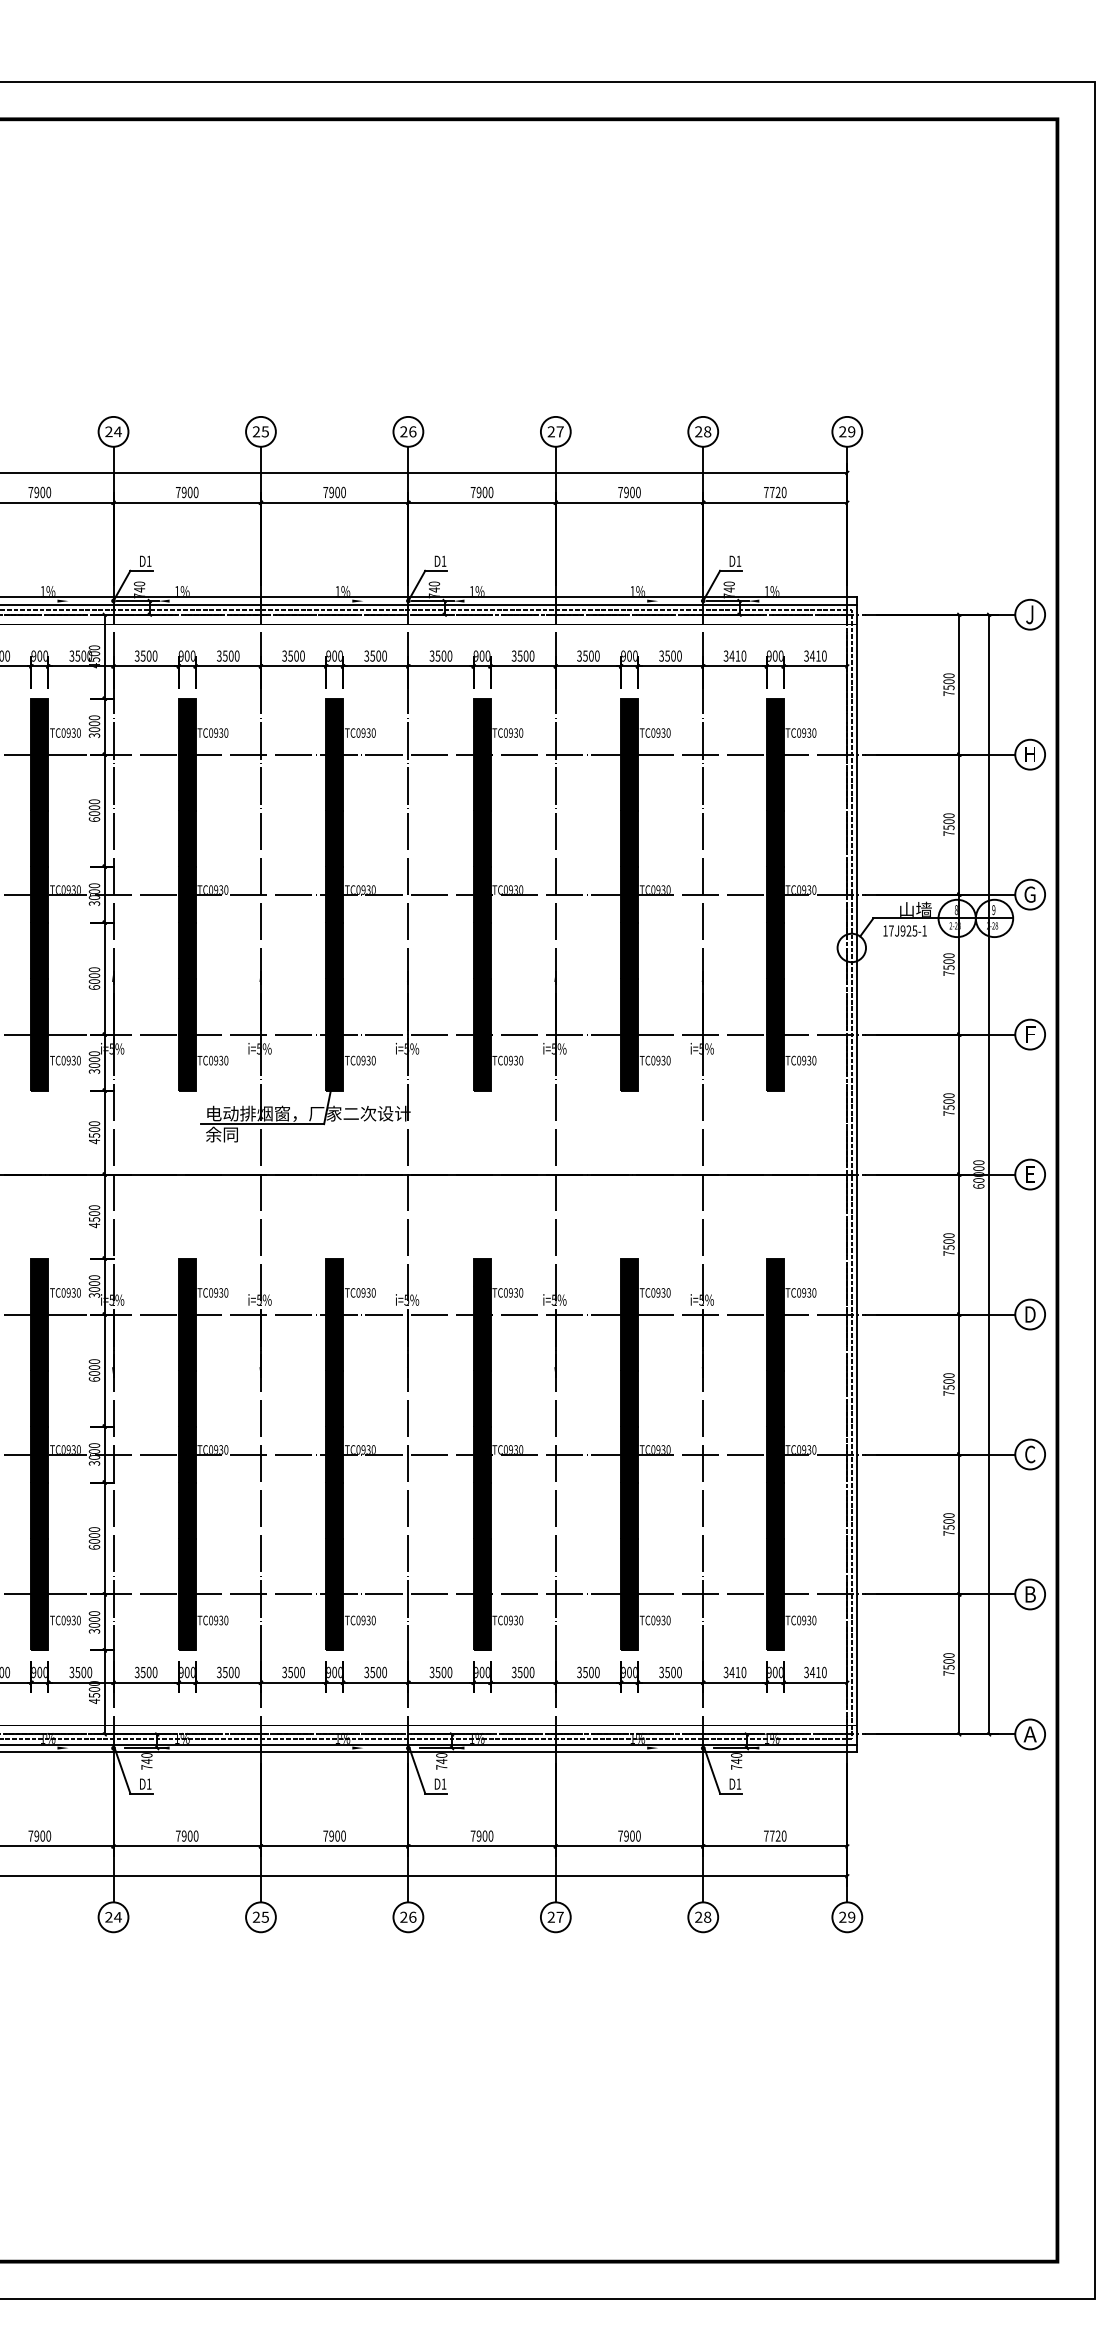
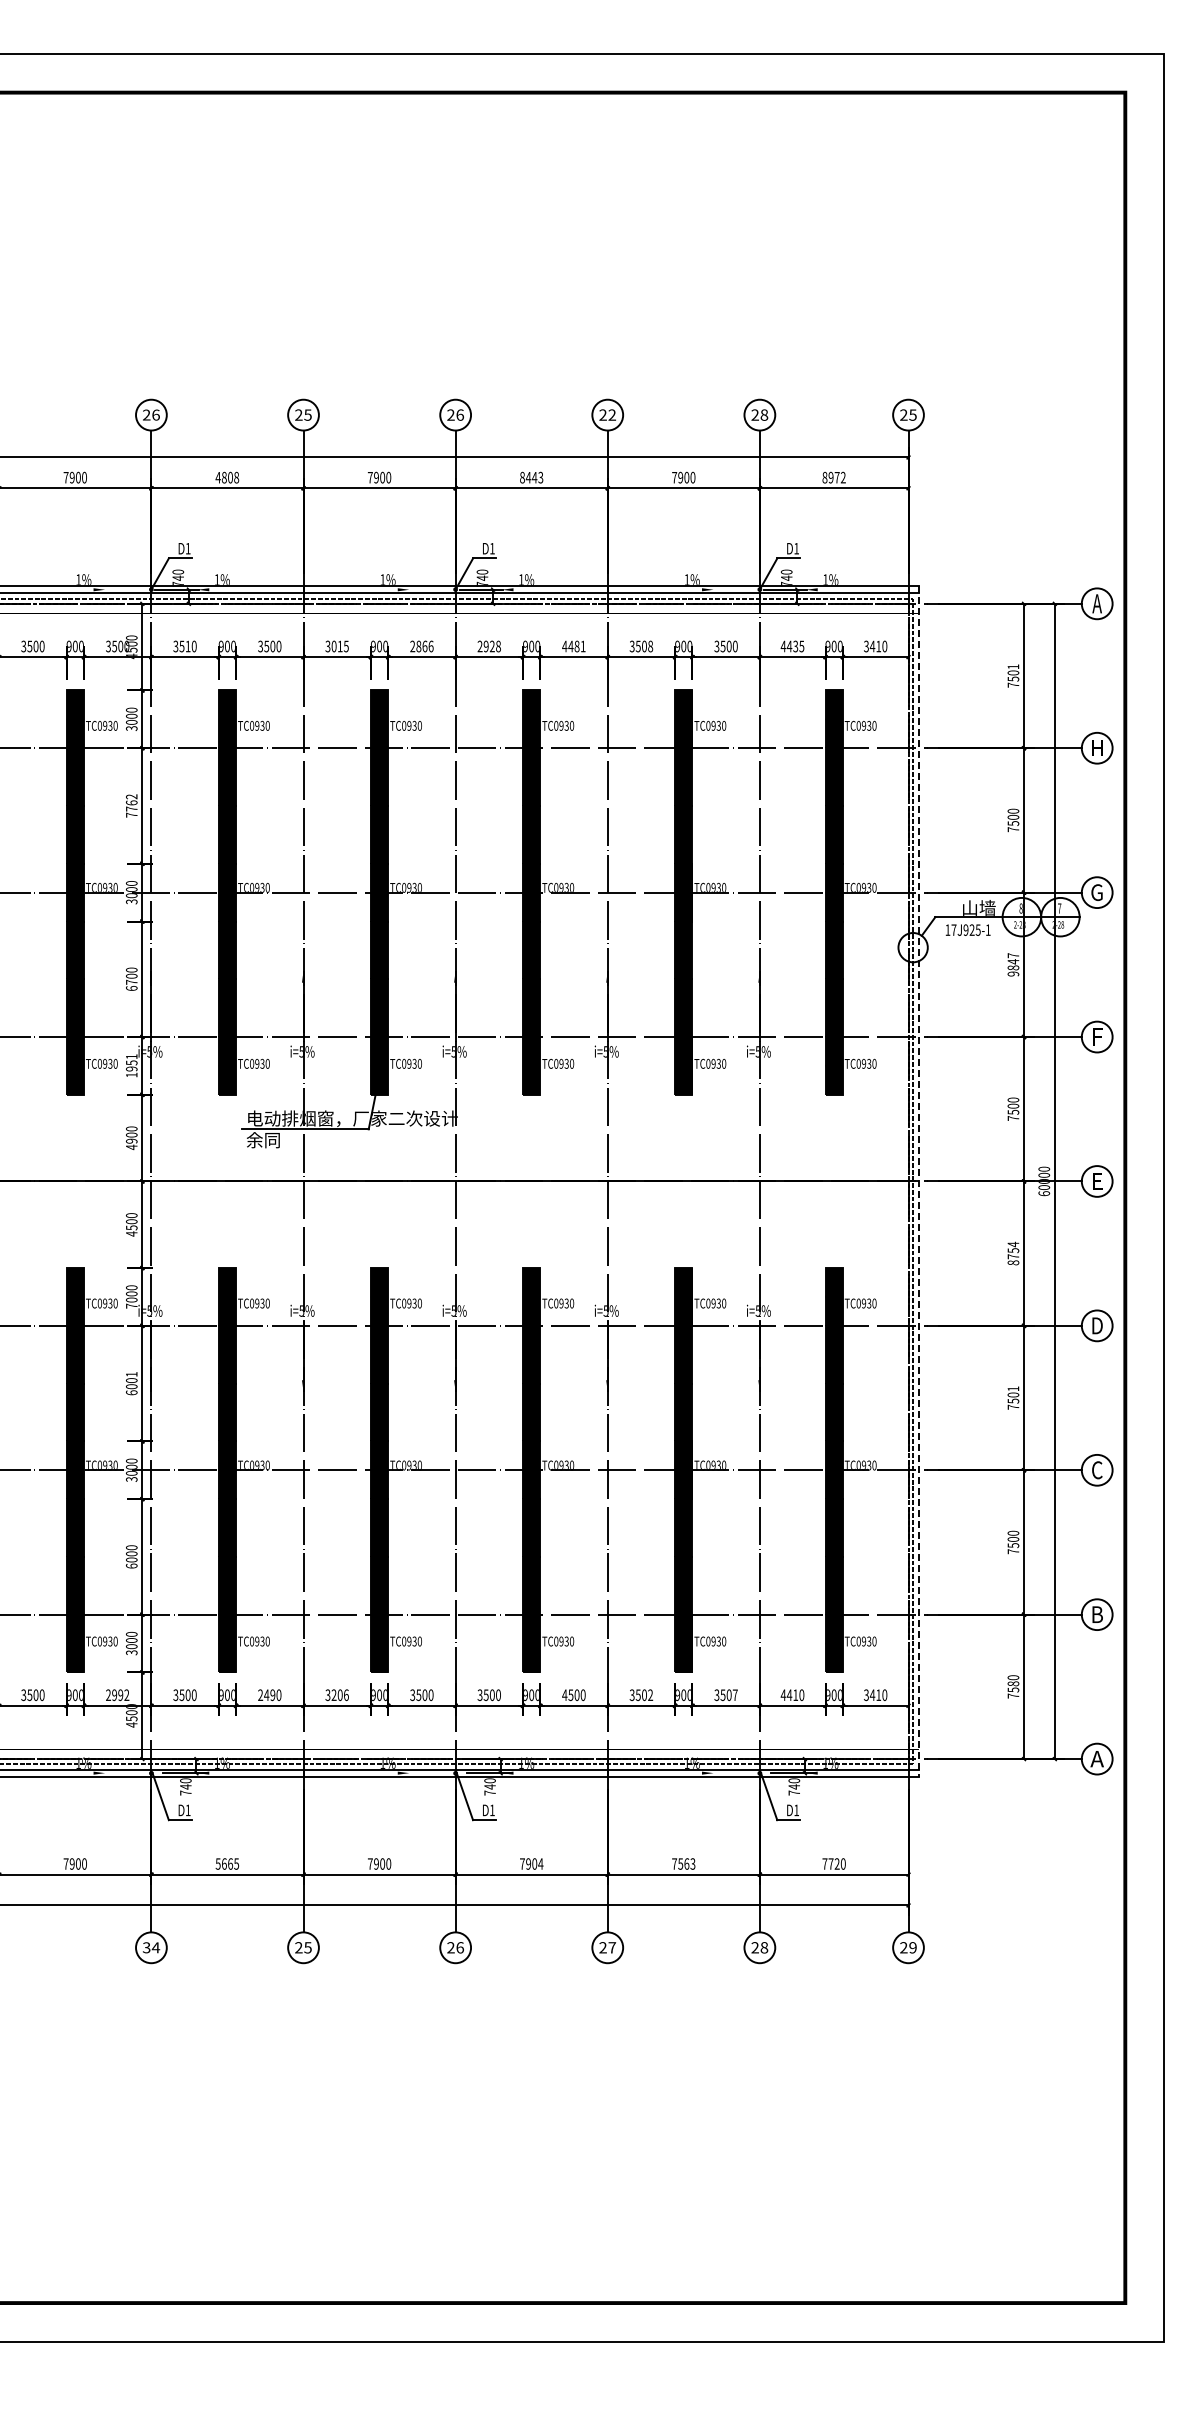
text: (117, 431) -> (155, 414), 24 -> 26
text: (559, 431) -> (611, 414), 27 -> 22
text: (851, 431) -> (912, 414), 29 -> 25
text: (187, 492) -> (227, 477), 7900 -> 4808
text: (481, 492) -> (531, 477), 7900 -> 8443
text: (774, 492) -> (833, 477), 7720 -> 8972
text: (1029, 614) -> (1096, 603), J -> A
text: (148, 656) -> (187, 646), 3500 -> 3510
text: (295, 656) -> (339, 646), 3500 -> 3015
text: (375, 656) -> (421, 646), 3500 -> 2866
text: (440, 656) -> (488, 646), 3500 -> 2928
text: (522, 656) -> (573, 646), 3500 -> 4481
text: (734, 656) -> (792, 646), 3410 -> 4435
text: (597, 657) -> (650, 647), 3500 -> 3508
text: (949, 675) -> (1013, 666), 7500 -> 7501
text: (94, 810) -> (131, 805), 6000 -> 7762
text: (993, 910) -> (1059, 908), 9 -> 7
text: (949, 964) -> (1013, 964), 7500 -> 9847
text: (94, 980) -> (131, 981), 6000 -> 6700
text: (94, 1062) -> (131, 1065), 3000 -> 1951
text: (94, 1134) -> (131, 1140), 4500 -> 4900
line: (856, 1174) -> (918, 1181), solid -> dashed
text: (949, 1244) -> (1013, 1253), 7500 -> 8754
text: (94, 1294) -> (131, 1305), 3000 -> 7000
text: (94, 1361) -> (131, 1374), 6000 -> 6001
text: (949, 1375) -> (1013, 1388), 7500 -> 7501
text: (949, 1661) -> (1013, 1683), 7500 -> 7580
text: (80, 1672) -> (117, 1695), 3500 -> 2992
text: (225, 1672) -> (266, 1695), 3500 -> 2490
text: (295, 1672) -> (339, 1695), 3500 -> 3206
text: (513, 1672) -> (564, 1695), 3500 -> 4500
text: (597, 1672) -> (650, 1695), 3500 -> 3502
text: (678, 1672) -> (734, 1695), 3500 -> 3507
text: (726, 1672) -> (783, 1695), 3410 -> 4410
text: (187, 1835) -> (227, 1863), 7900 -> 5665
text: (490, 1835) -> (540, 1863), 7900 -> 7904
text: (632, 1835) -> (686, 1863), 7900 -> 7563
text: (108, 1917) -> (146, 1947), 24 -> 34

